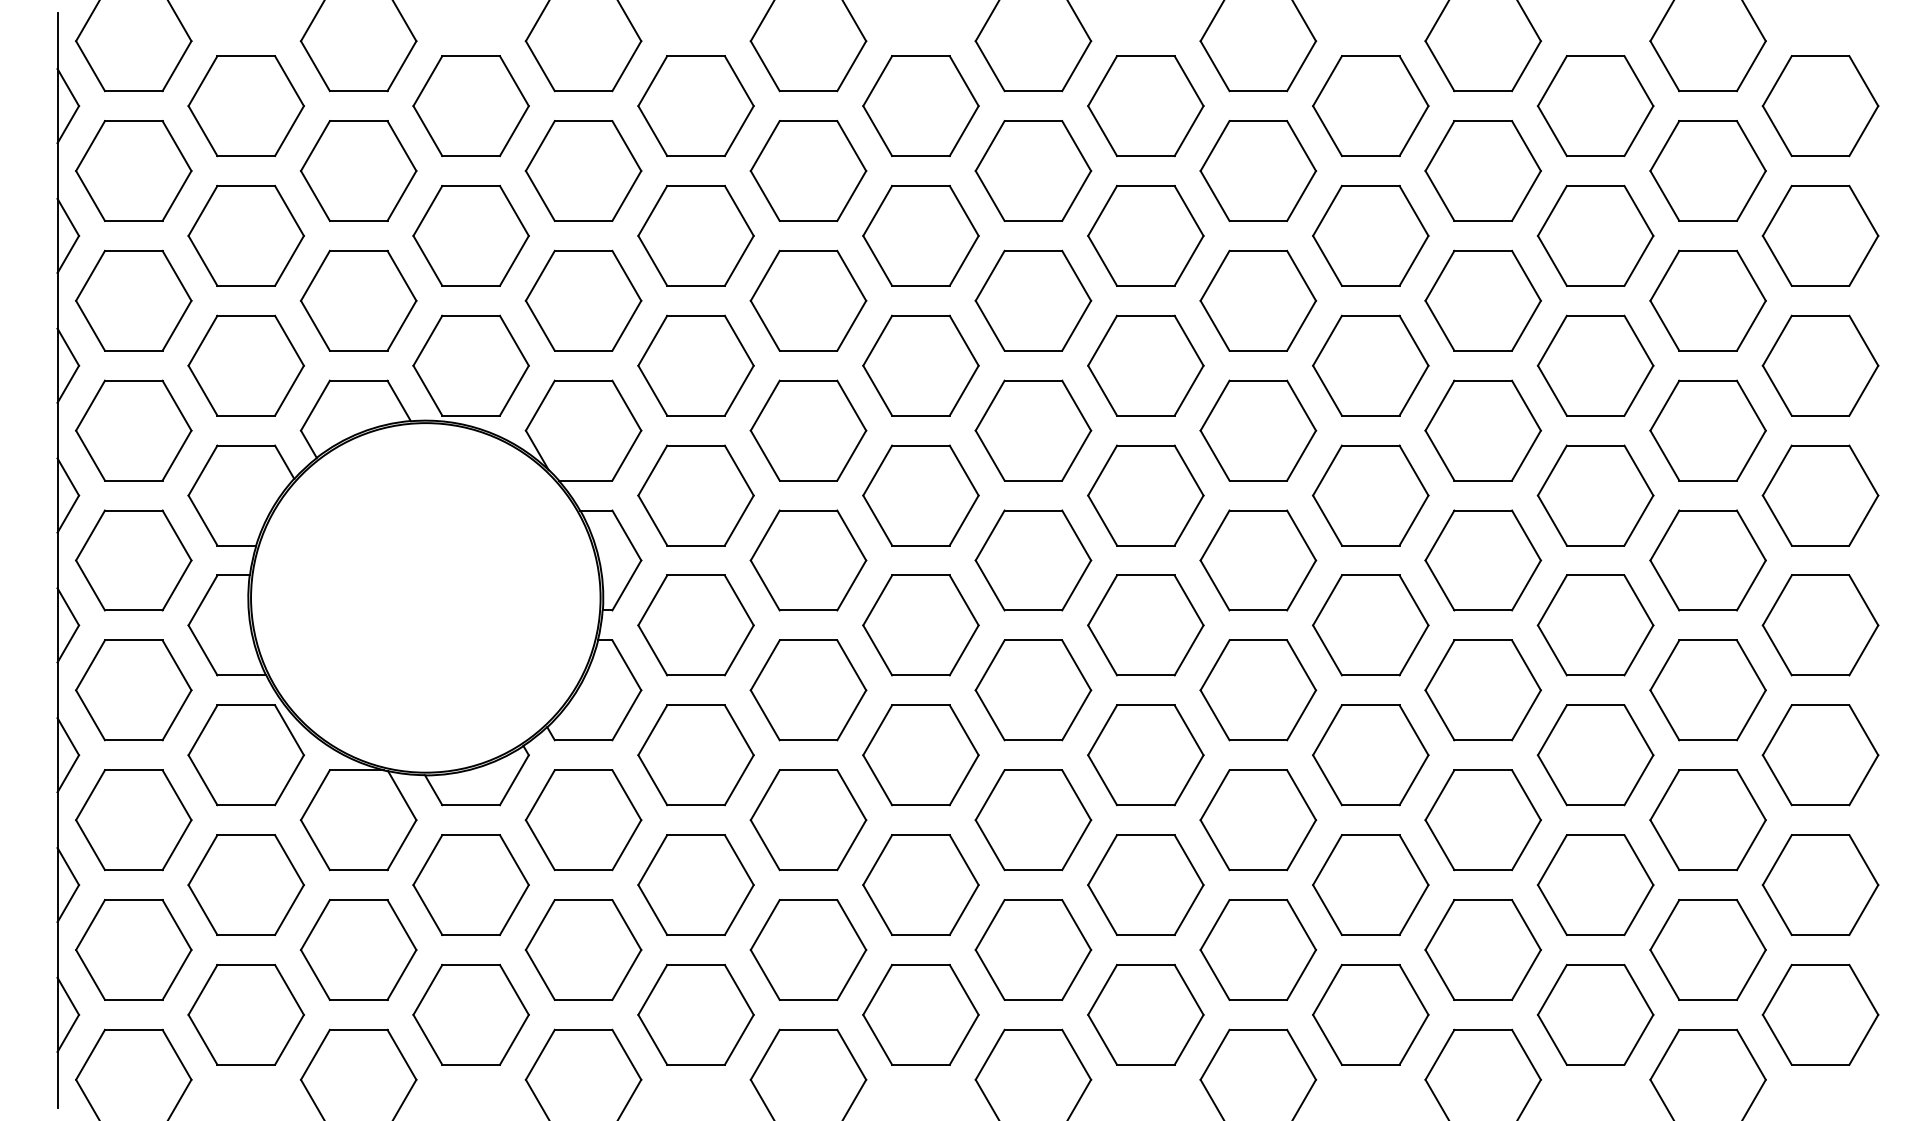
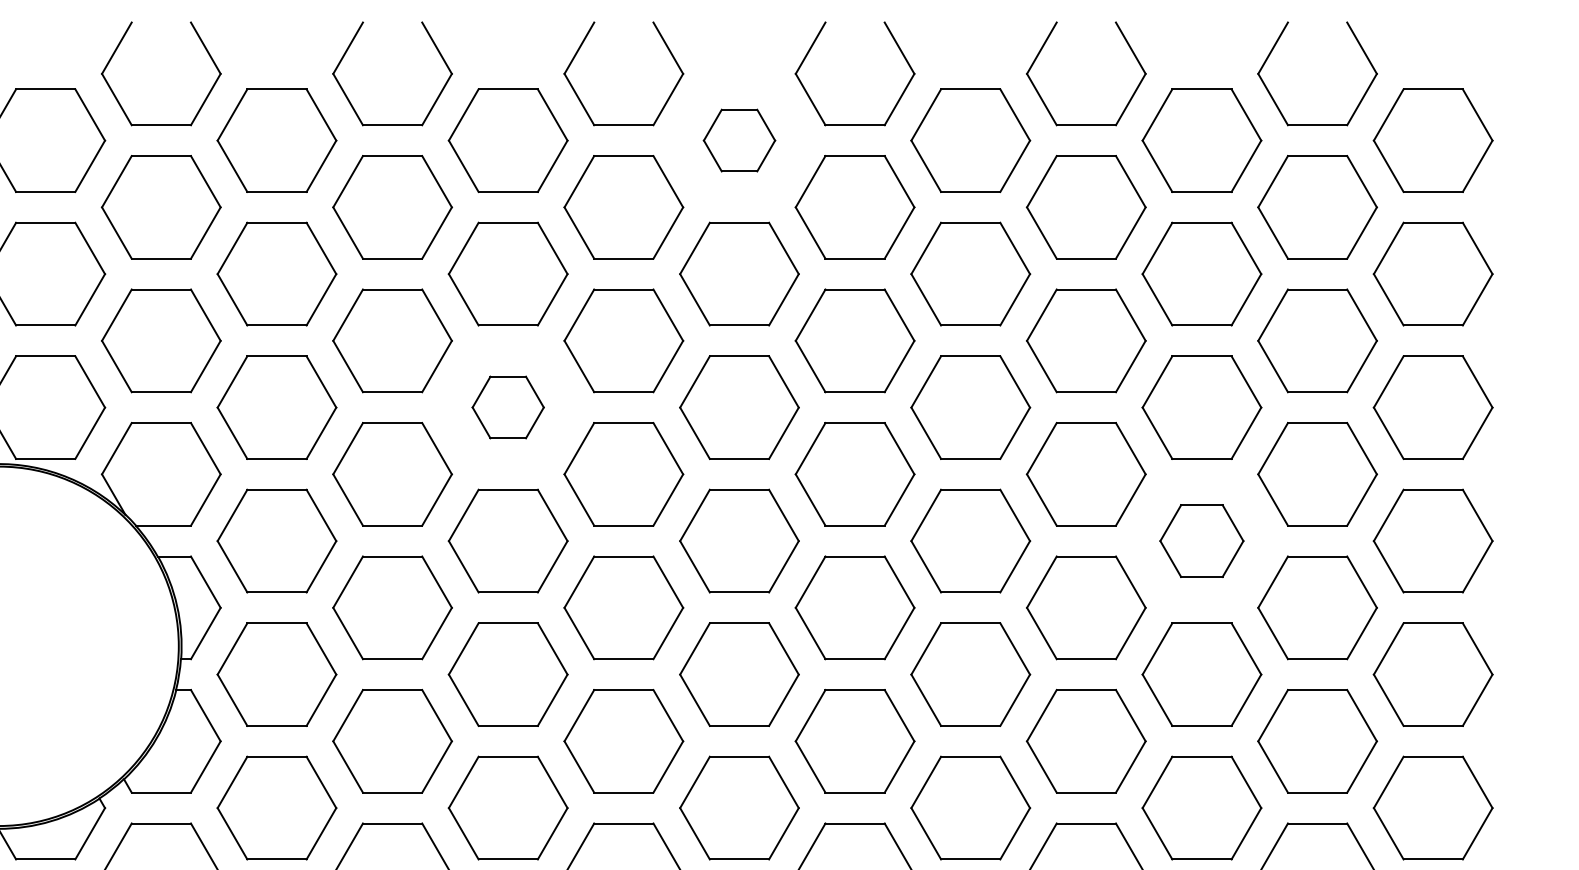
part: (1145, 105) -> (739, 140), size x0.6
part: (920, 365) -> (507, 407), size x0.6
part: (1595, 495) -> (1201, 541), size x0.7

